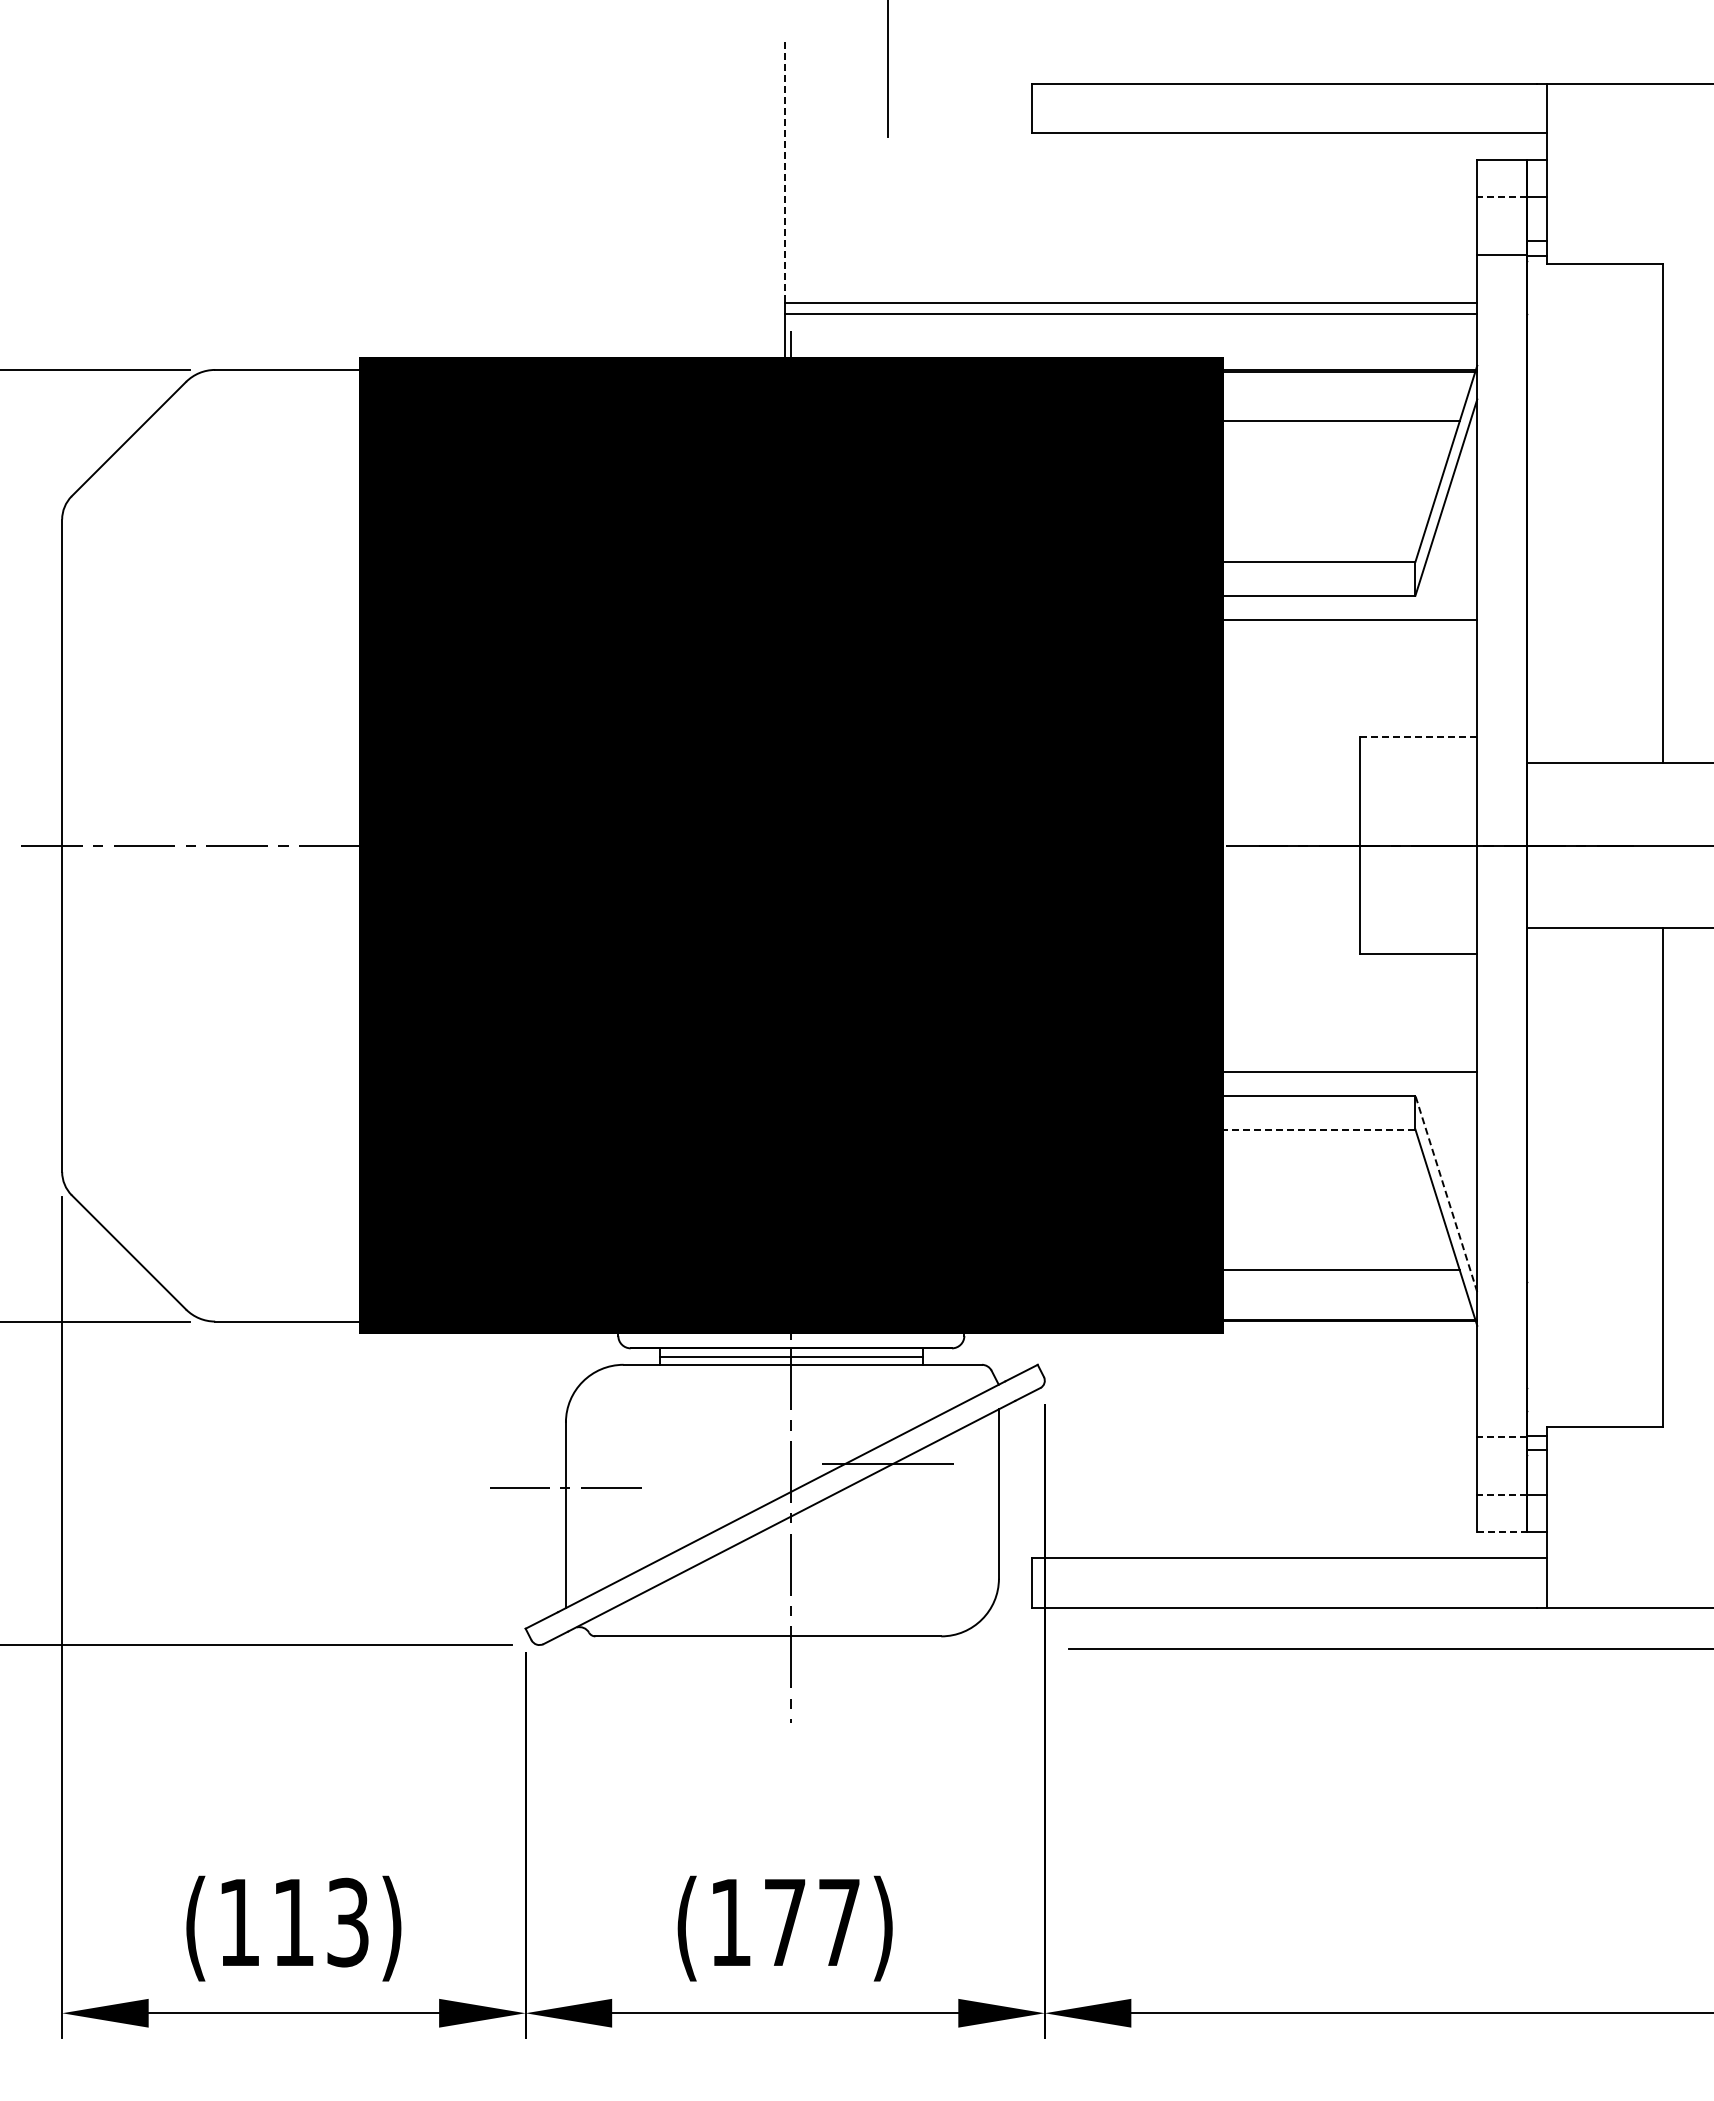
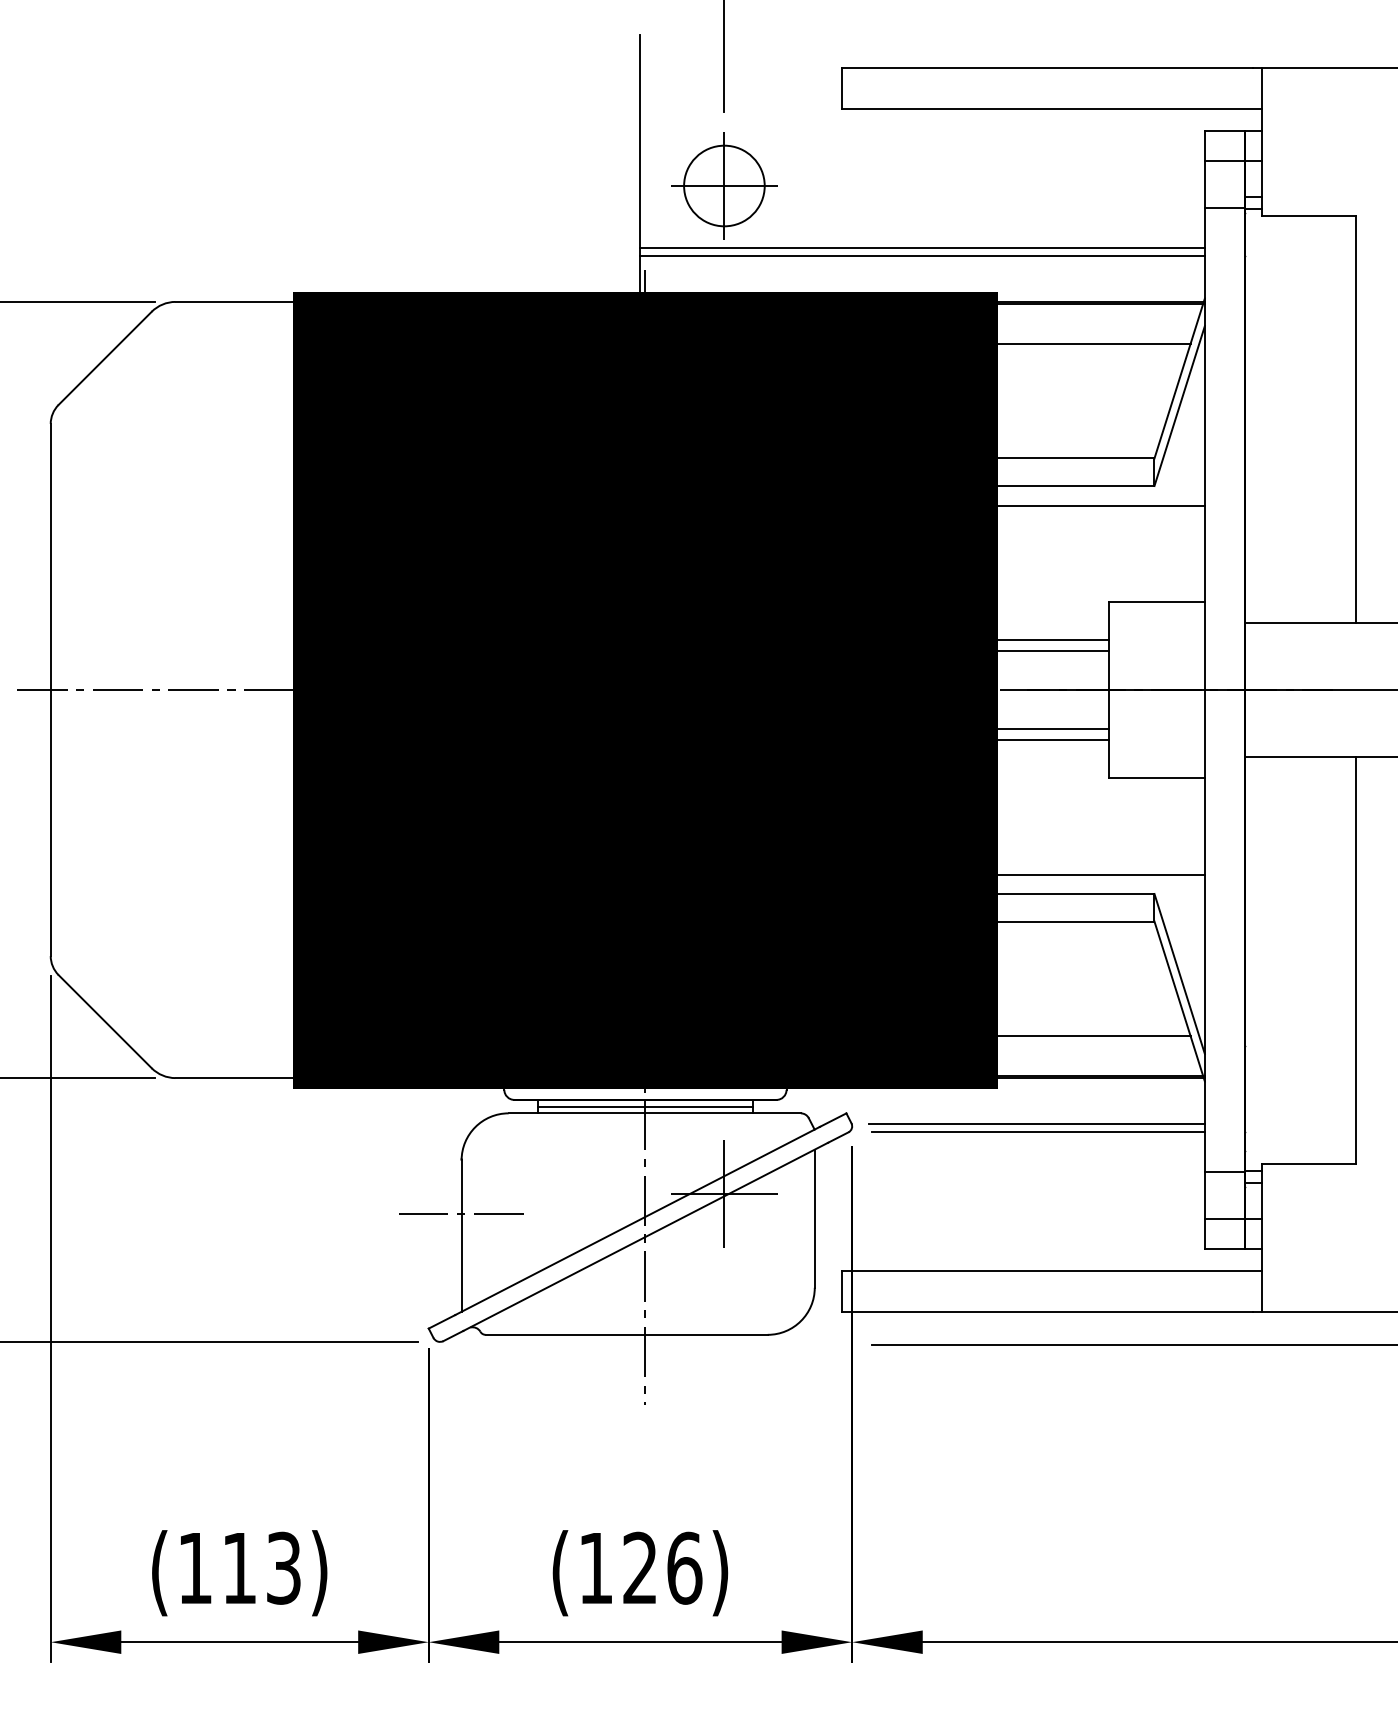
line: (785, 173) -> (640, 141), dashed -> solid
line: (1501, 196) -> (1224, 160), dashed -> solid
part: (887, 227) -> (723, 185), added
line: (1418, 737) -> (1156, 601), dashed -> solid
line: (1285, 784) -> (1048, 640), added
line: (1285, 797) -> (1048, 650), added
line: (1285, 893) -> (1048, 728), added
line: (1285, 906) -> (1048, 739), added
line: (1307, 1129) -> (1066, 921), dashed -> solid
line: (1446, 1193) -> (1179, 973), dashed -> solid
line: (1271, 1377) -> (1037, 1123), added
line: (1273, 1388) -> (1038, 1132), added
line: (1501, 1436) -> (1224, 1171), dashed -> solid
line: (888, 1463) -> (724, 1193), added
line: (1501, 1494) -> (1224, 1219), dashed -> solid
line: (1501, 1531) -> (1224, 1249), dashed -> solid
text: (812, 1922) -> (662, 1568), (177) -> (126)

